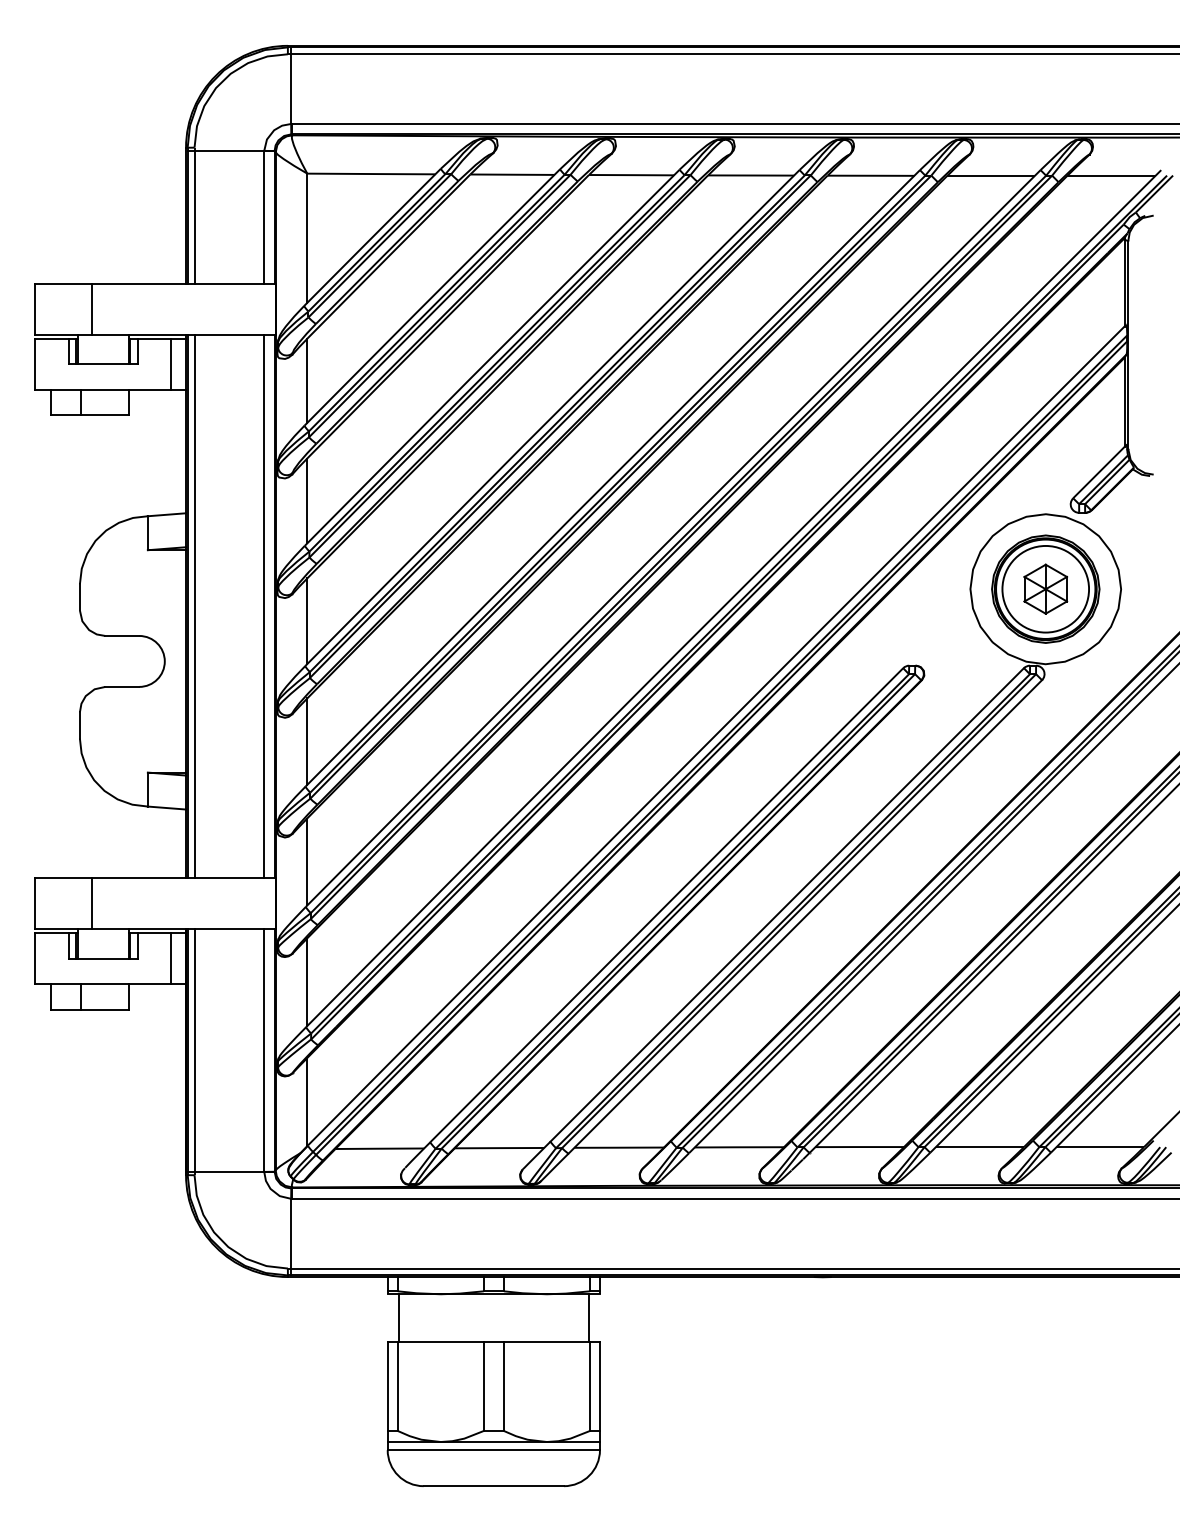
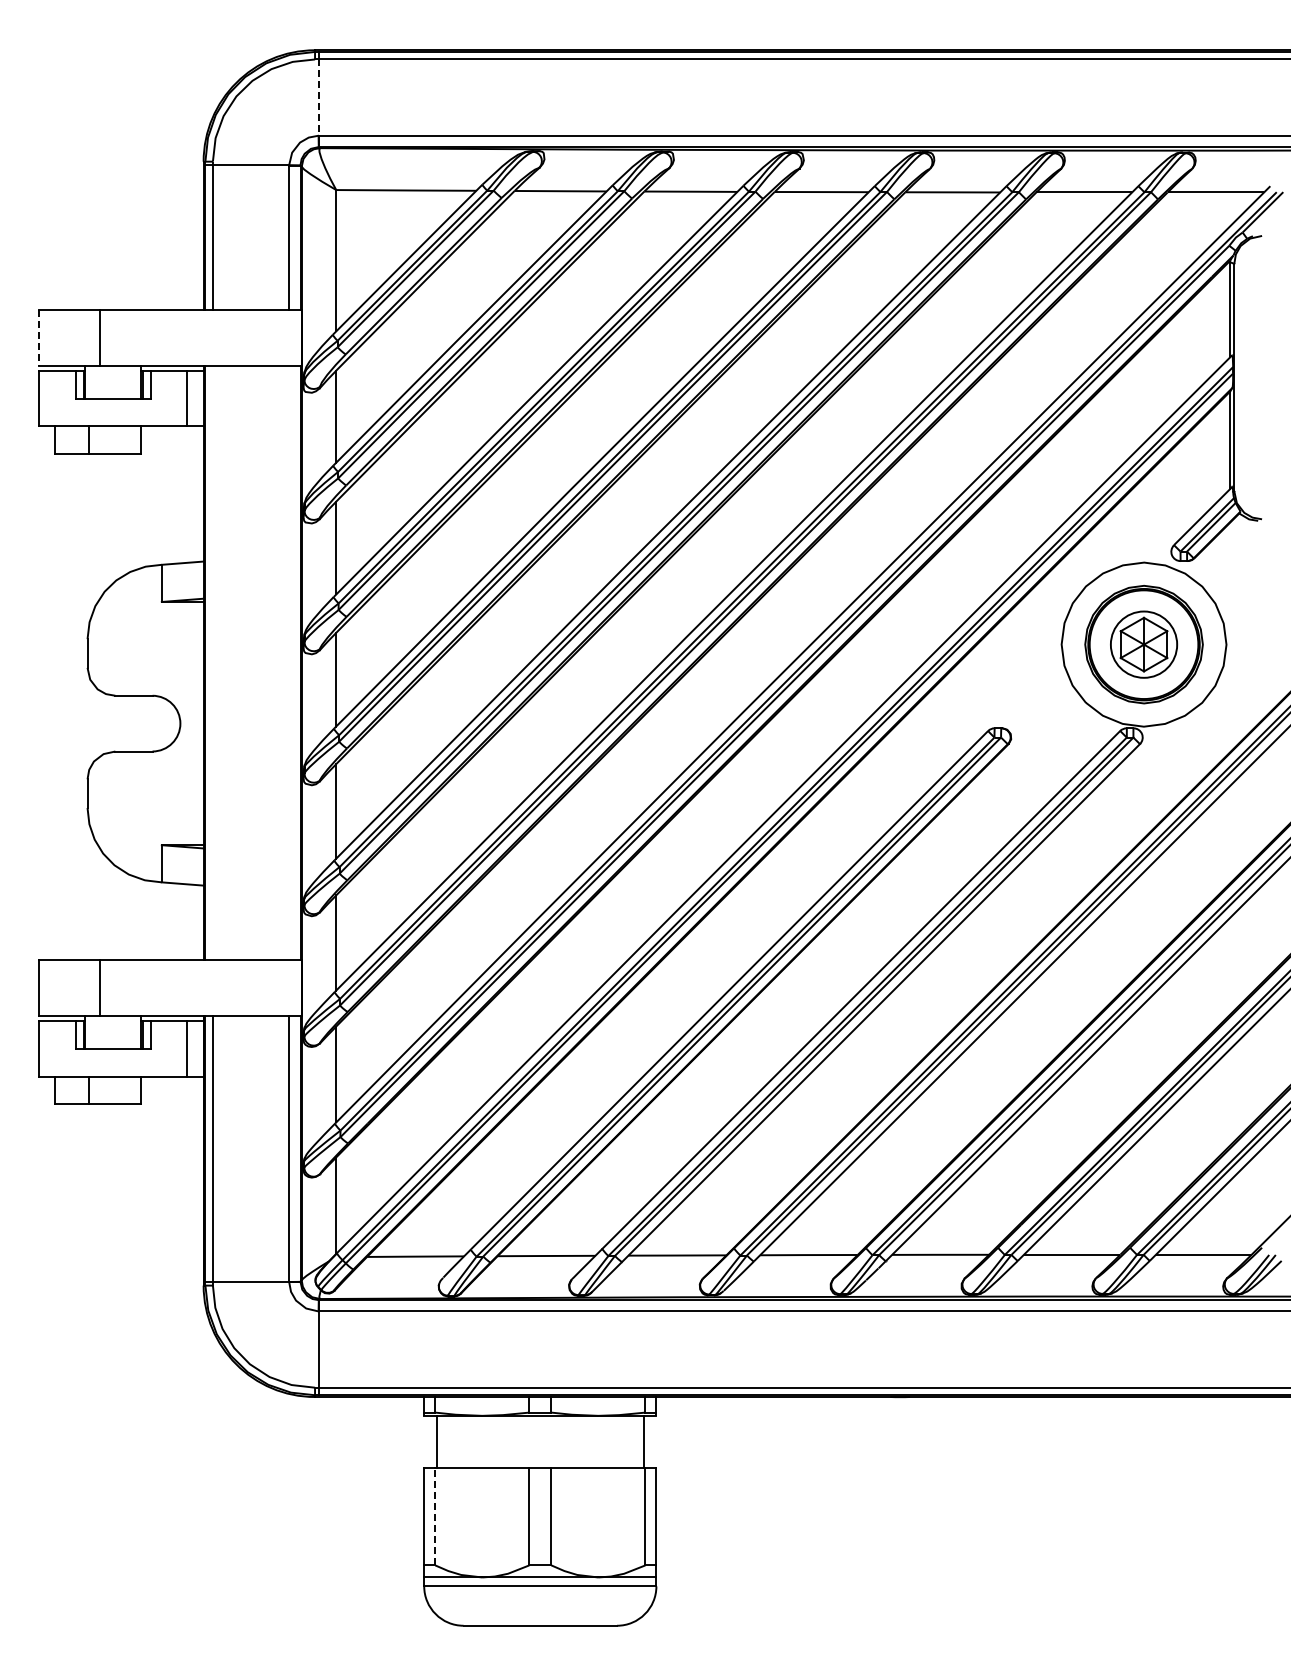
line: (291, 89) -> (318, 98), solid -> dashed
line: (35, 309) -> (38, 338), solid -> dashed
circle: (1045, 589) -> (1143, 644), size x0.7
line: (194, 606) -> (212, 663), removed
line: (264, 606) -> (289, 663), removed
line: (398, 1386) -> (435, 1516), solid -> dashed

